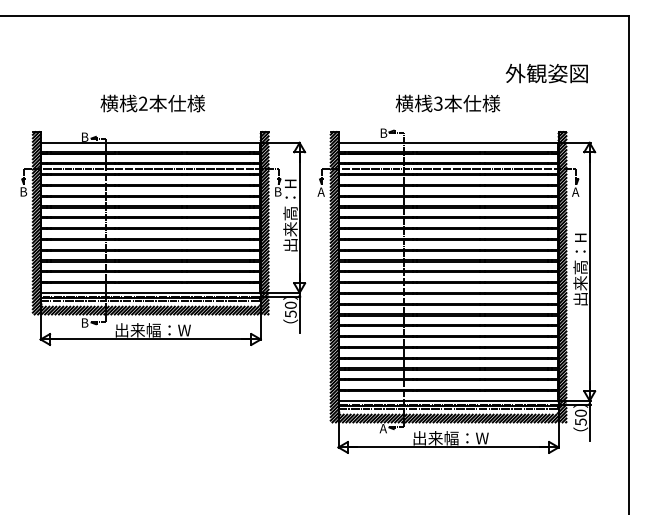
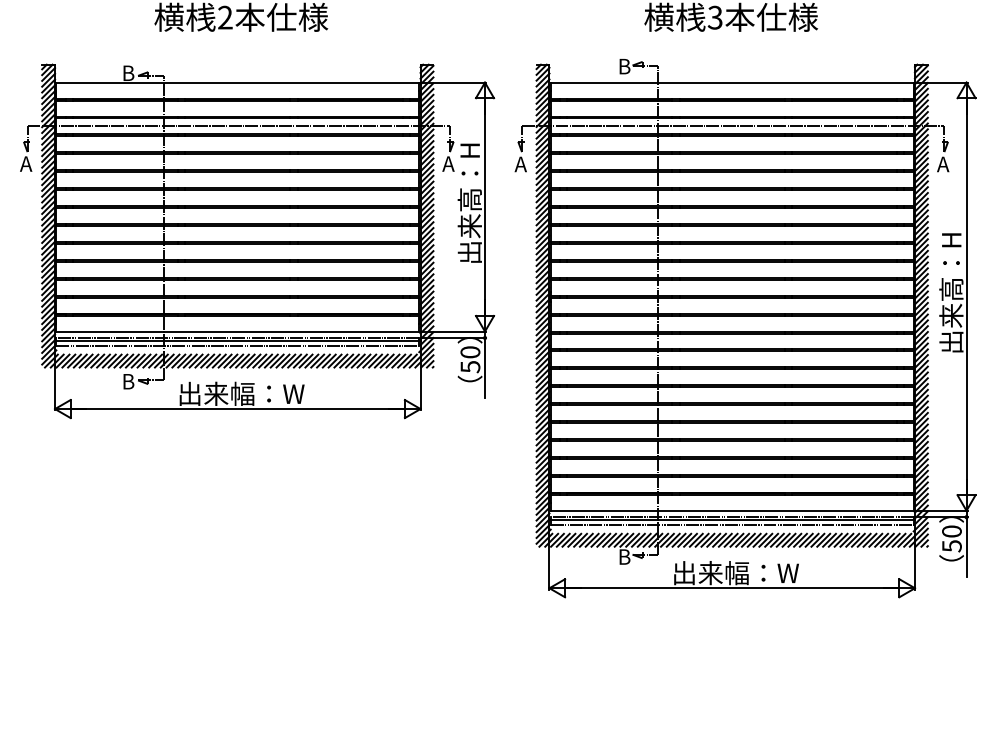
text: (23, 191) -> (26, 163), B -> A
text: (277, 191) -> (448, 163), B -> A
text: (383, 428) -> (624, 556), A -> B

